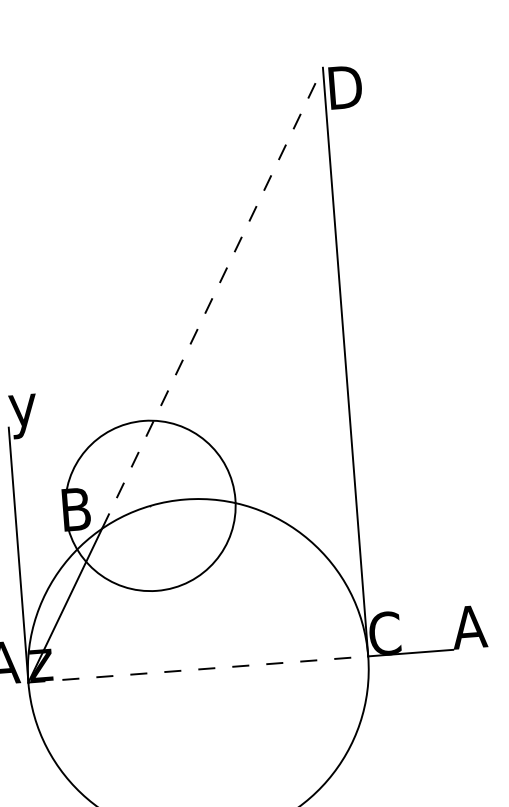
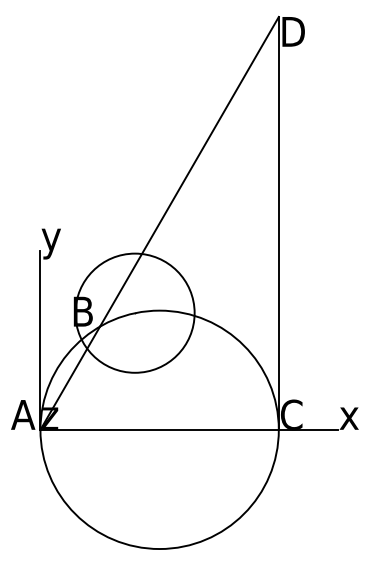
line: (212, 297) -> (189, 171), dashed -> solid
text: (470, 626) -> (351, 414), A -> x
line: (199, 668) -> (160, 429), dashed -> solid

